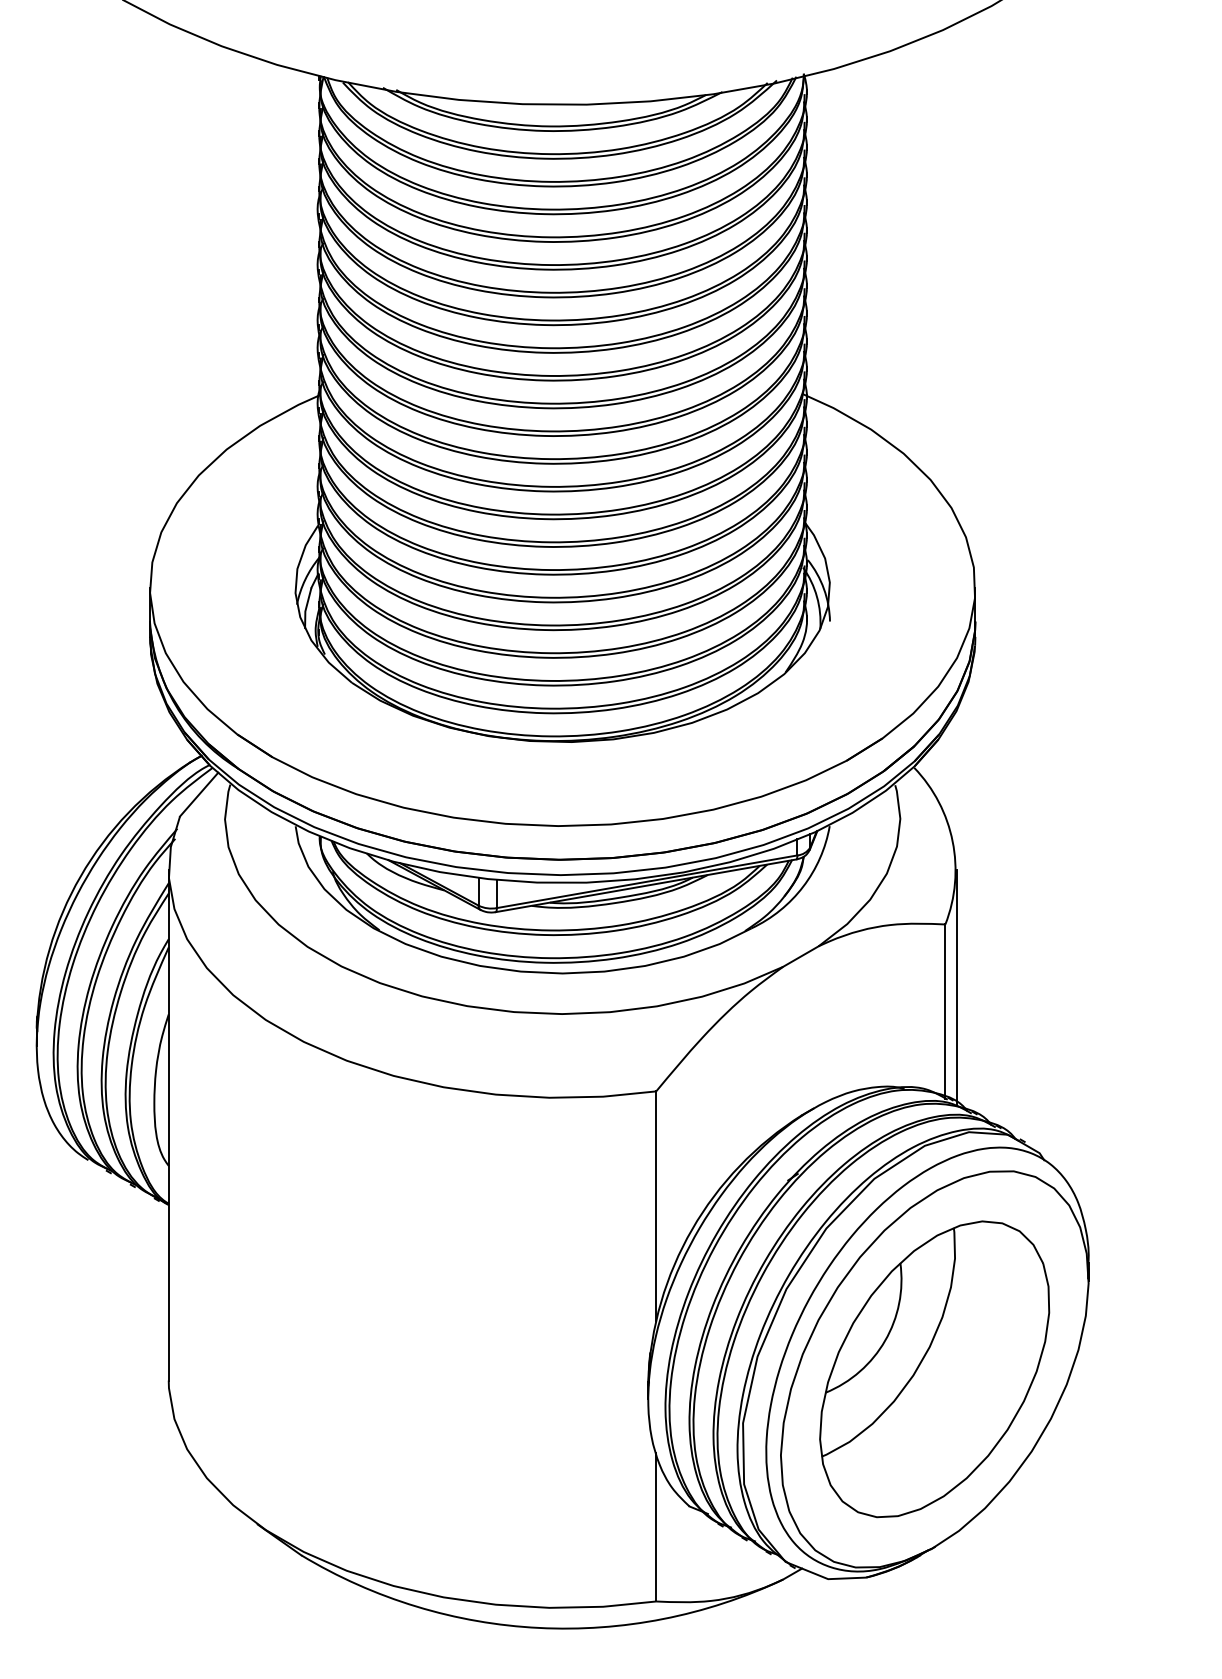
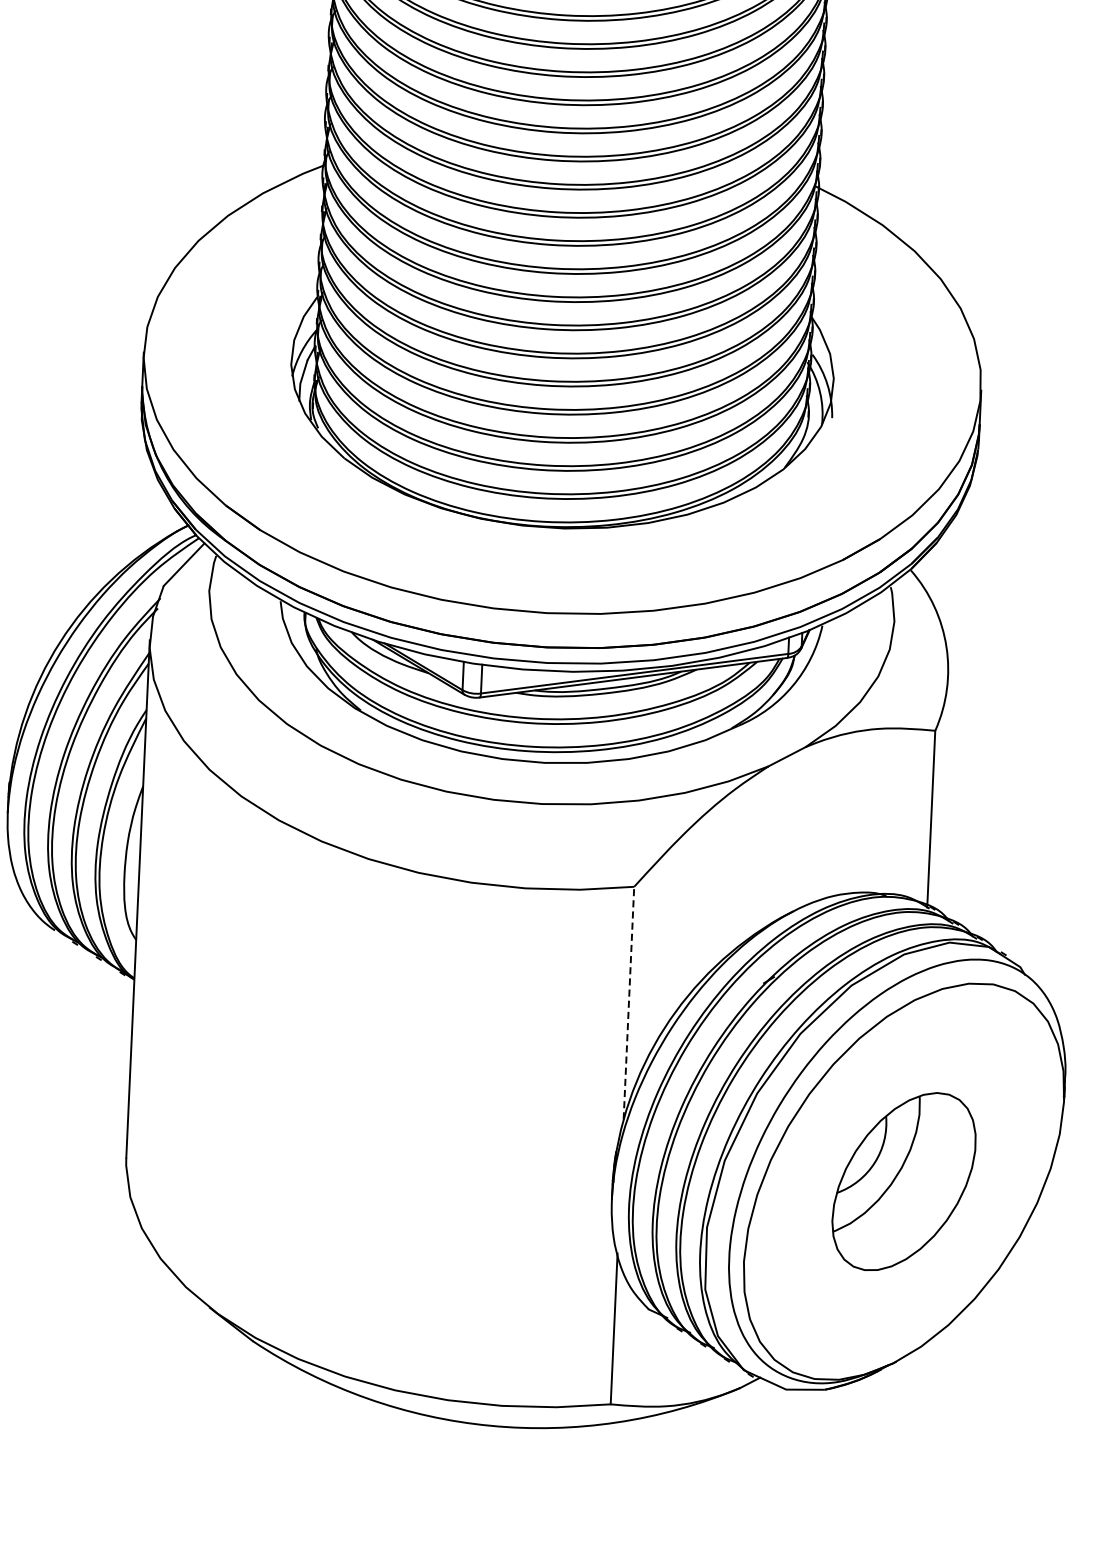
line: (956, 987) -> (943, 795), removed
line: (656, 1206) -> (629, 1003), solid -> dashed
part: (934, 1369) -> (903, 1181), size x0.6

